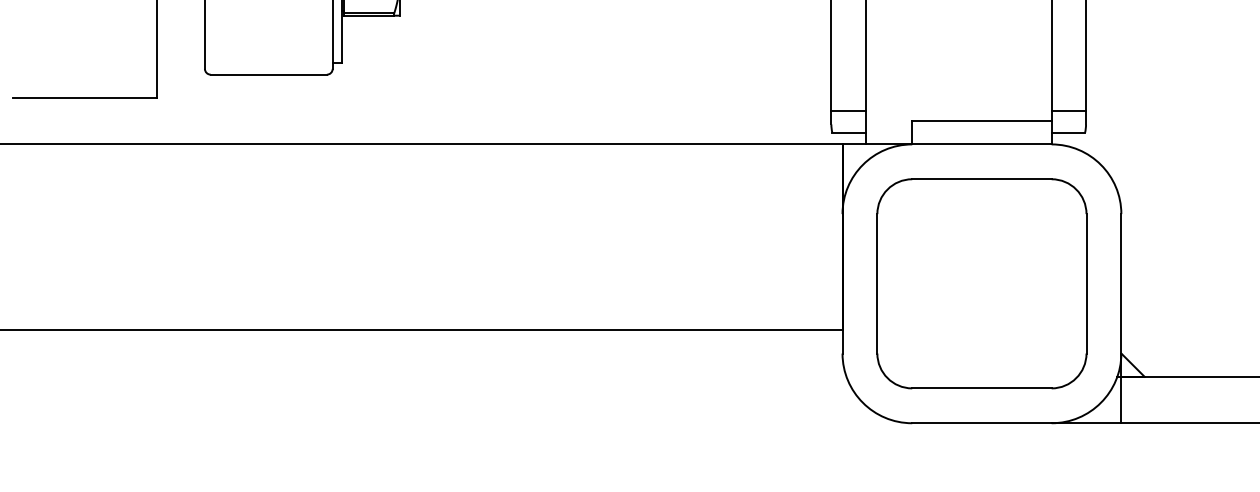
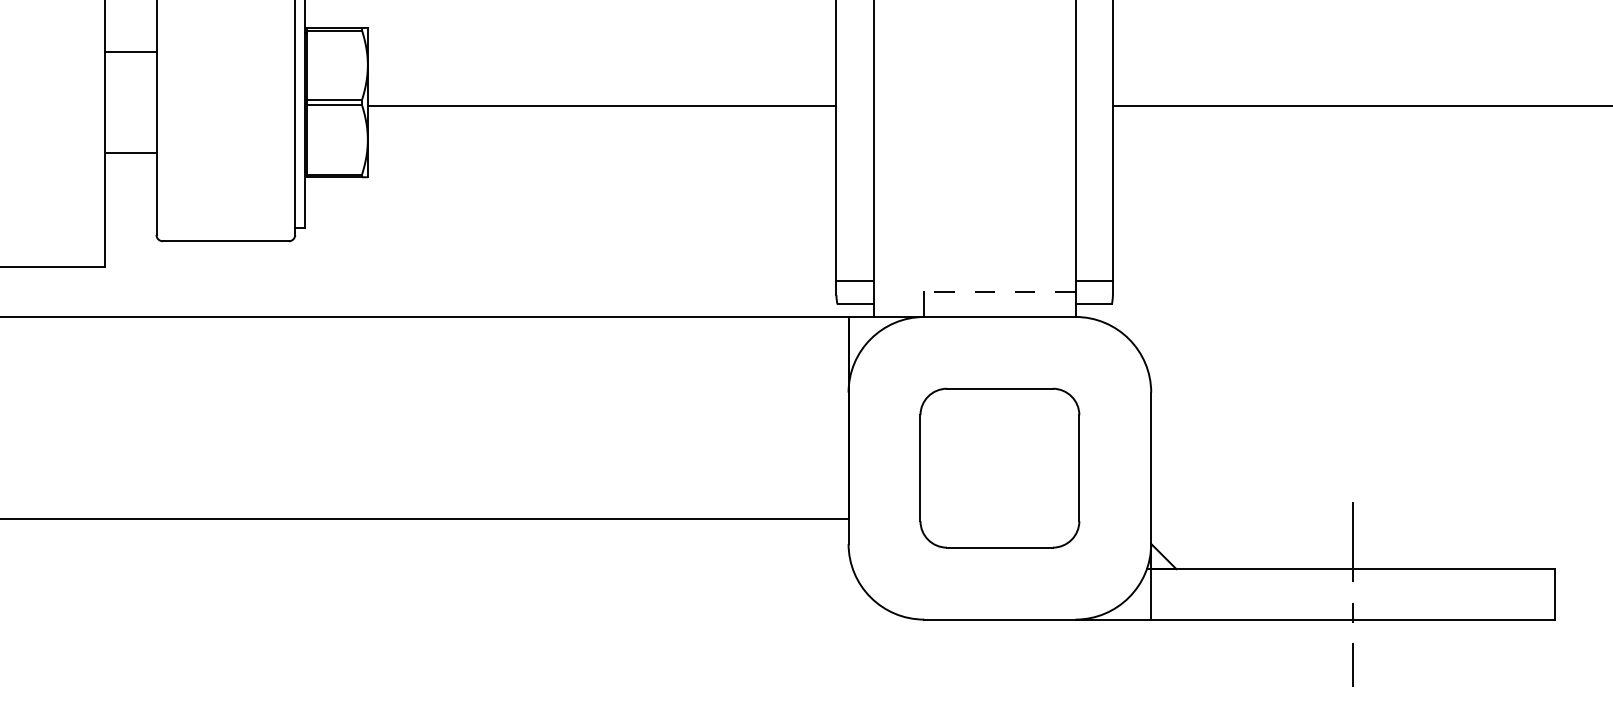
line: (981, 120) -> (999, 291), solid -> dashed
part: (981, 283) -> (999, 467), size x0.7

